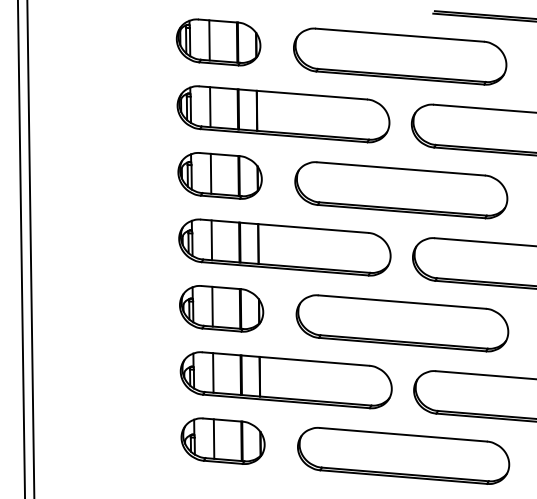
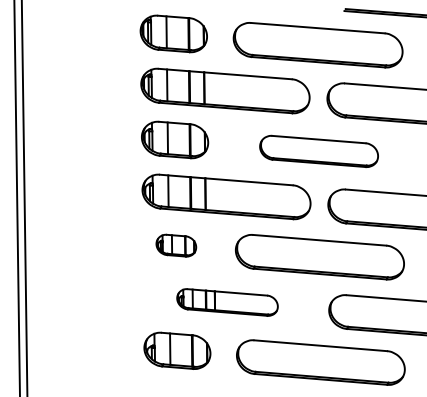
part: (401, 190) -> (319, 151), size x0.7
part: (221, 308) -> (176, 245), size x0.6
part: (285, 380) -> (227, 302), size x0.6

